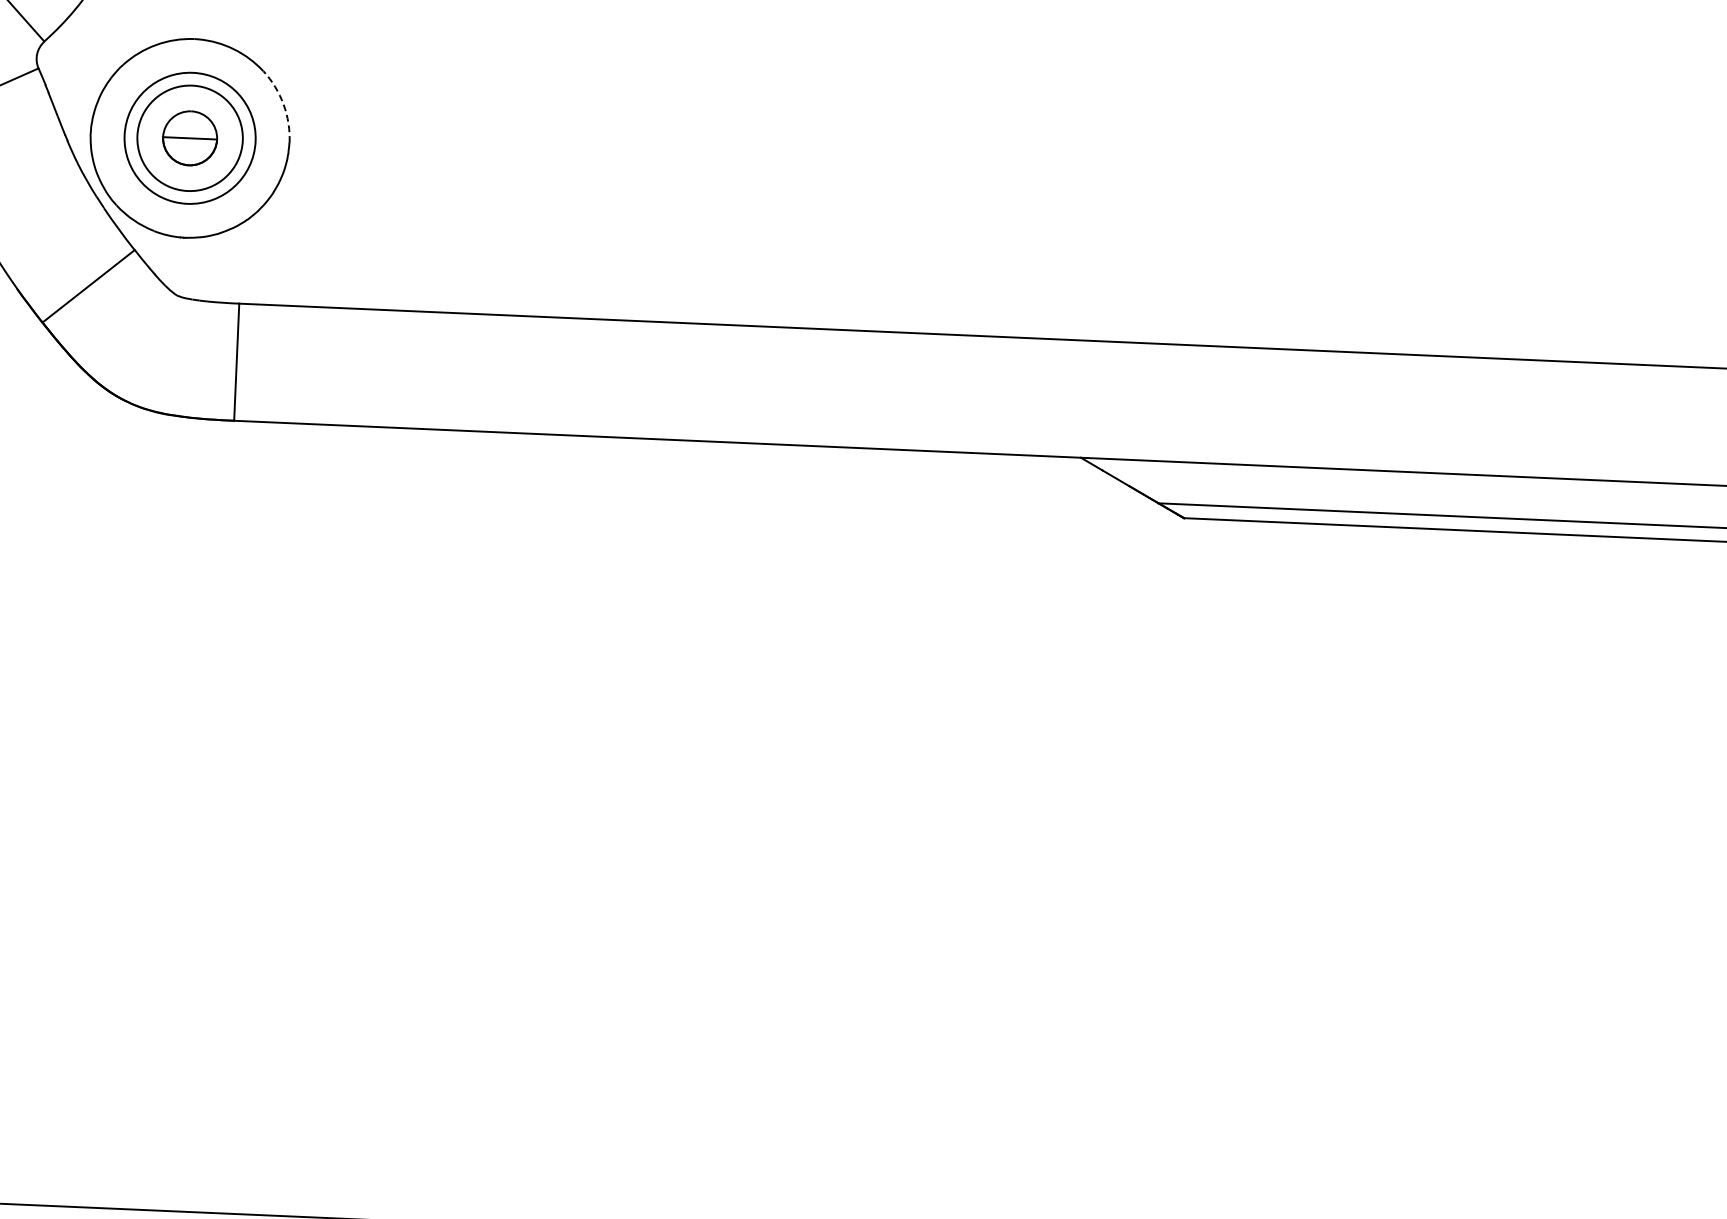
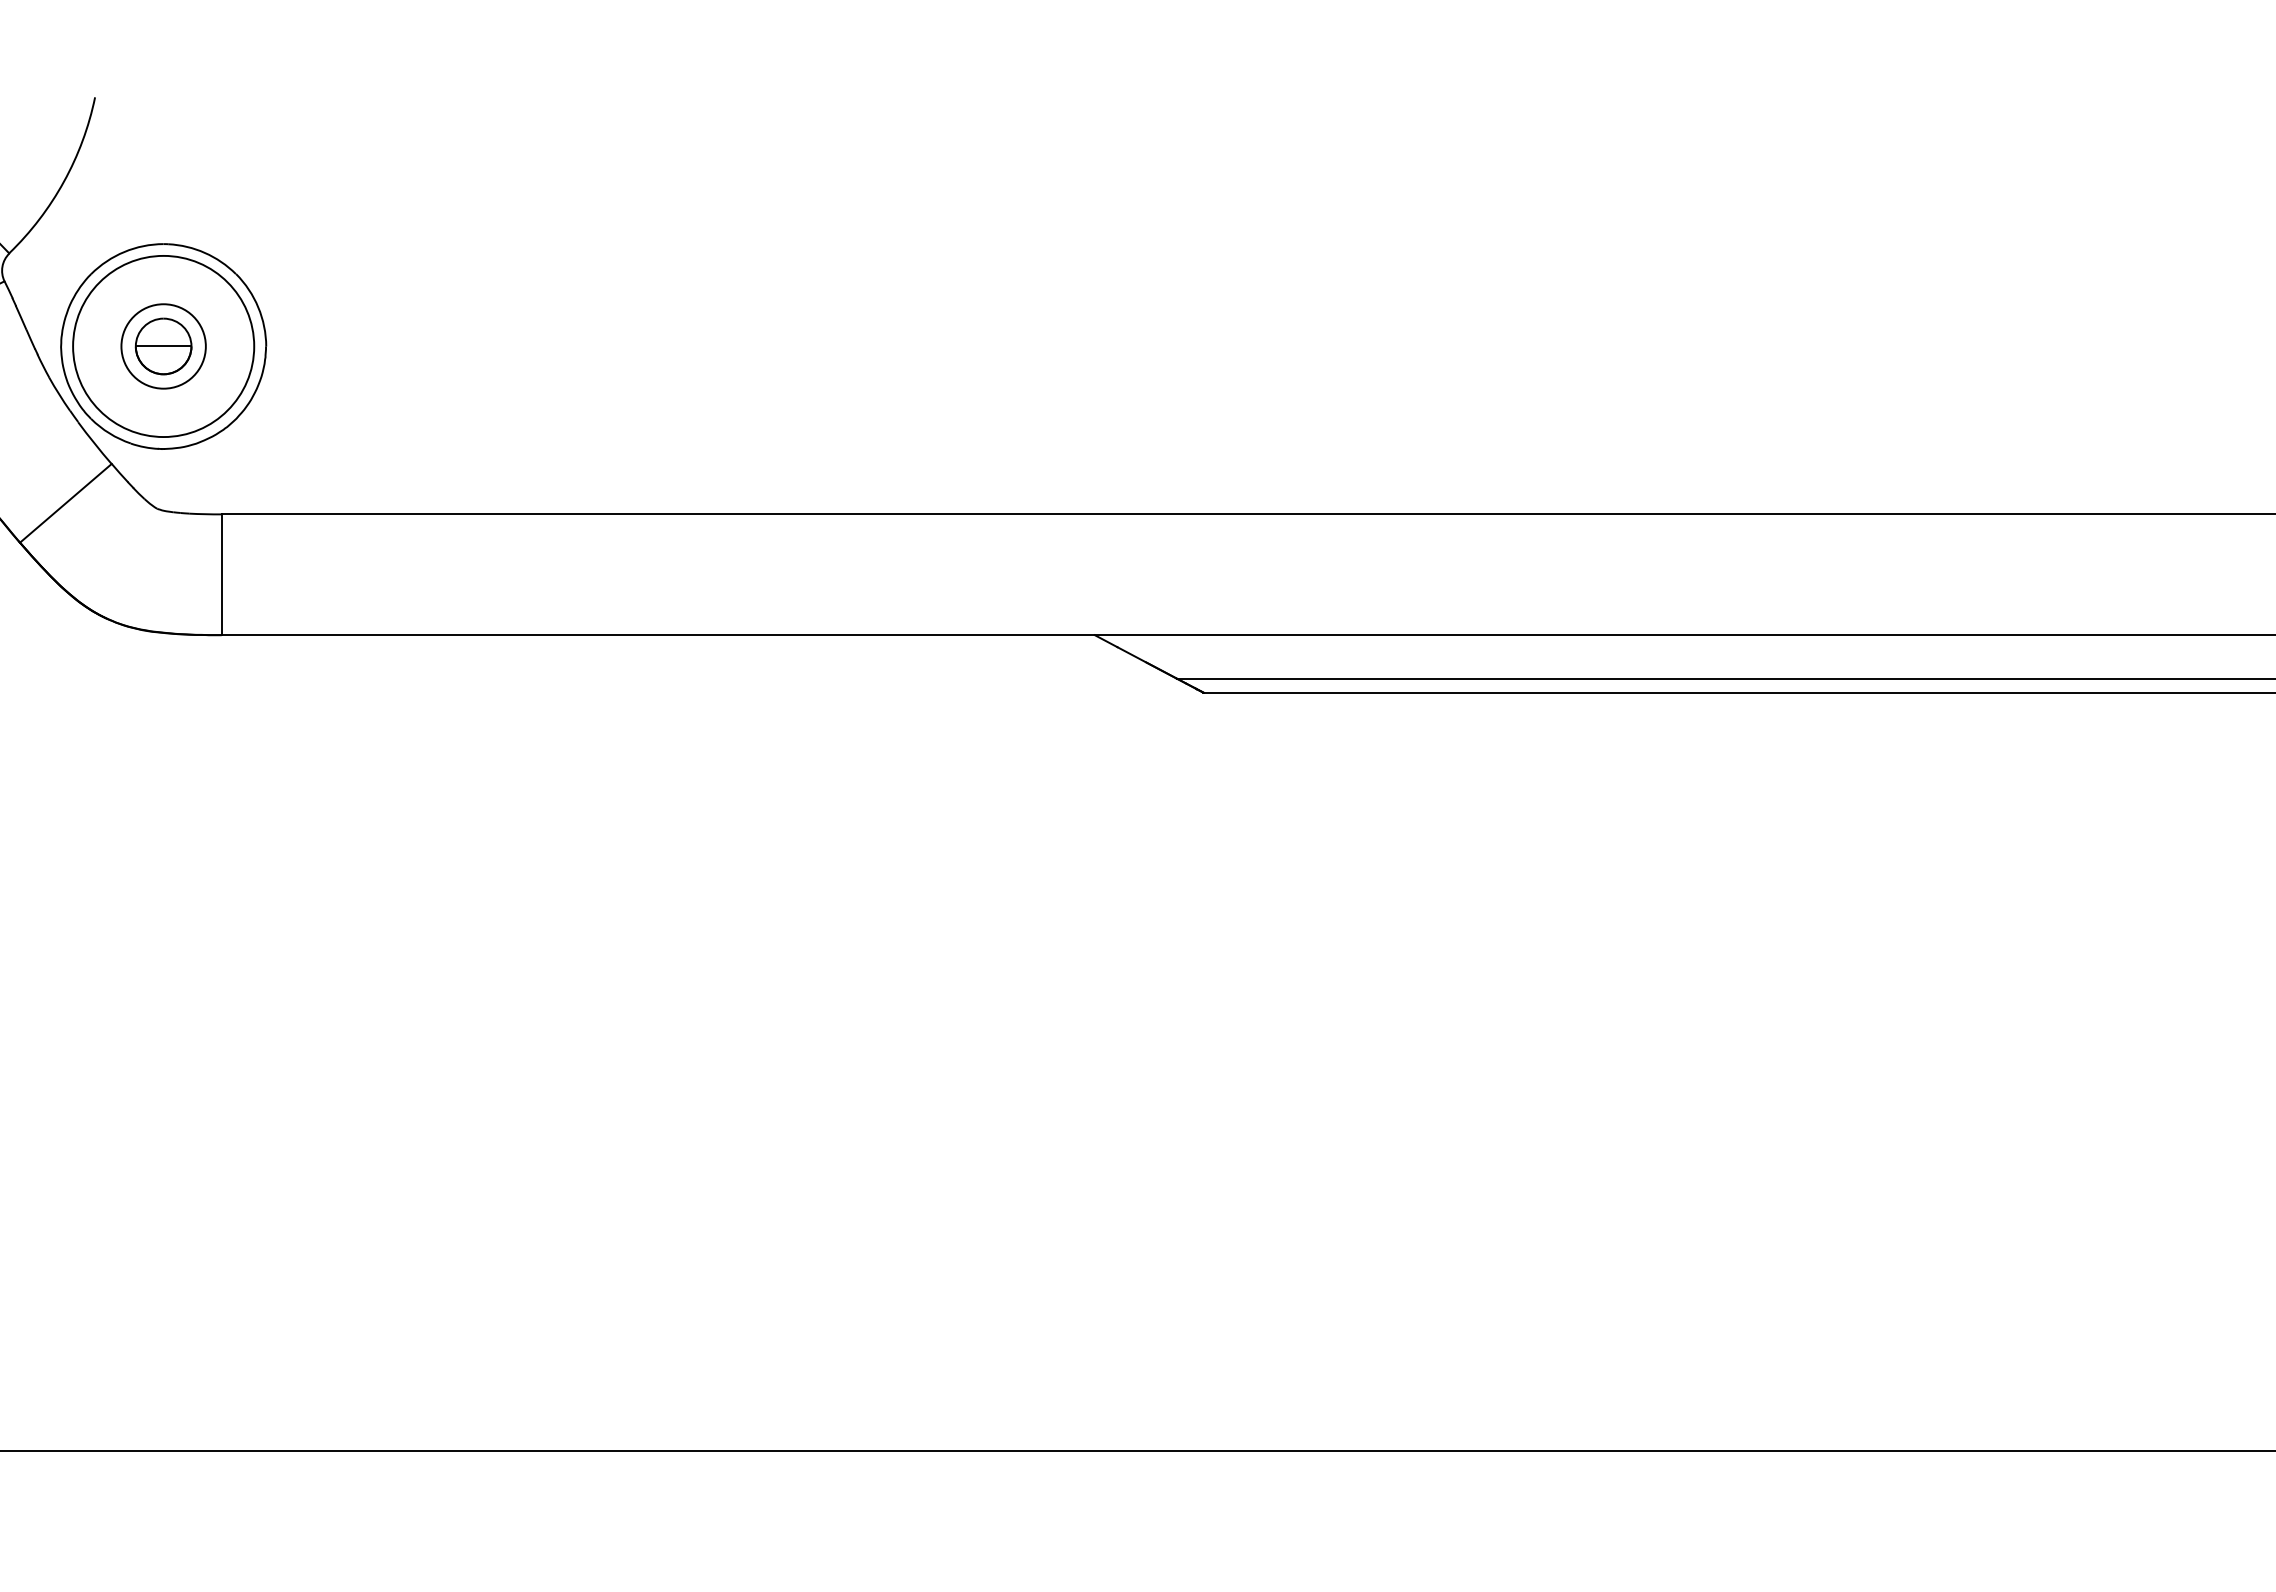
arc: (283, 104) -> (258, 307), dashed -> solid
circle: (189, 138) -> (163, 346), size x0.62
circle: (189, 138) -> (163, 346), size x1.67

